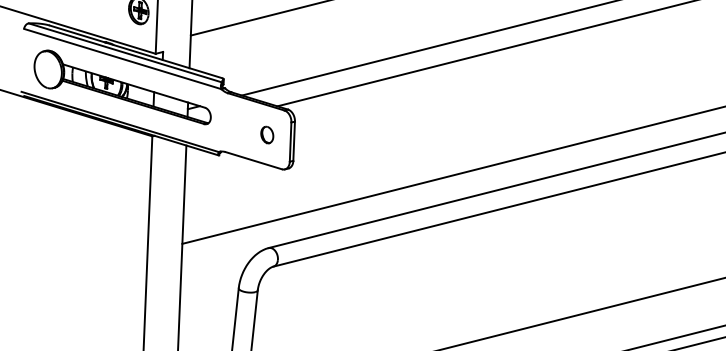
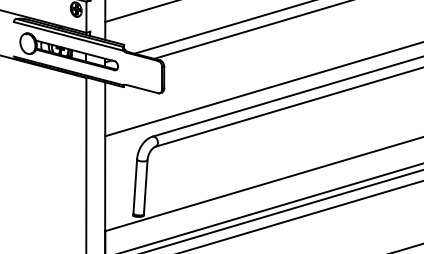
part: (267, 134) -> (149, 74), removed

